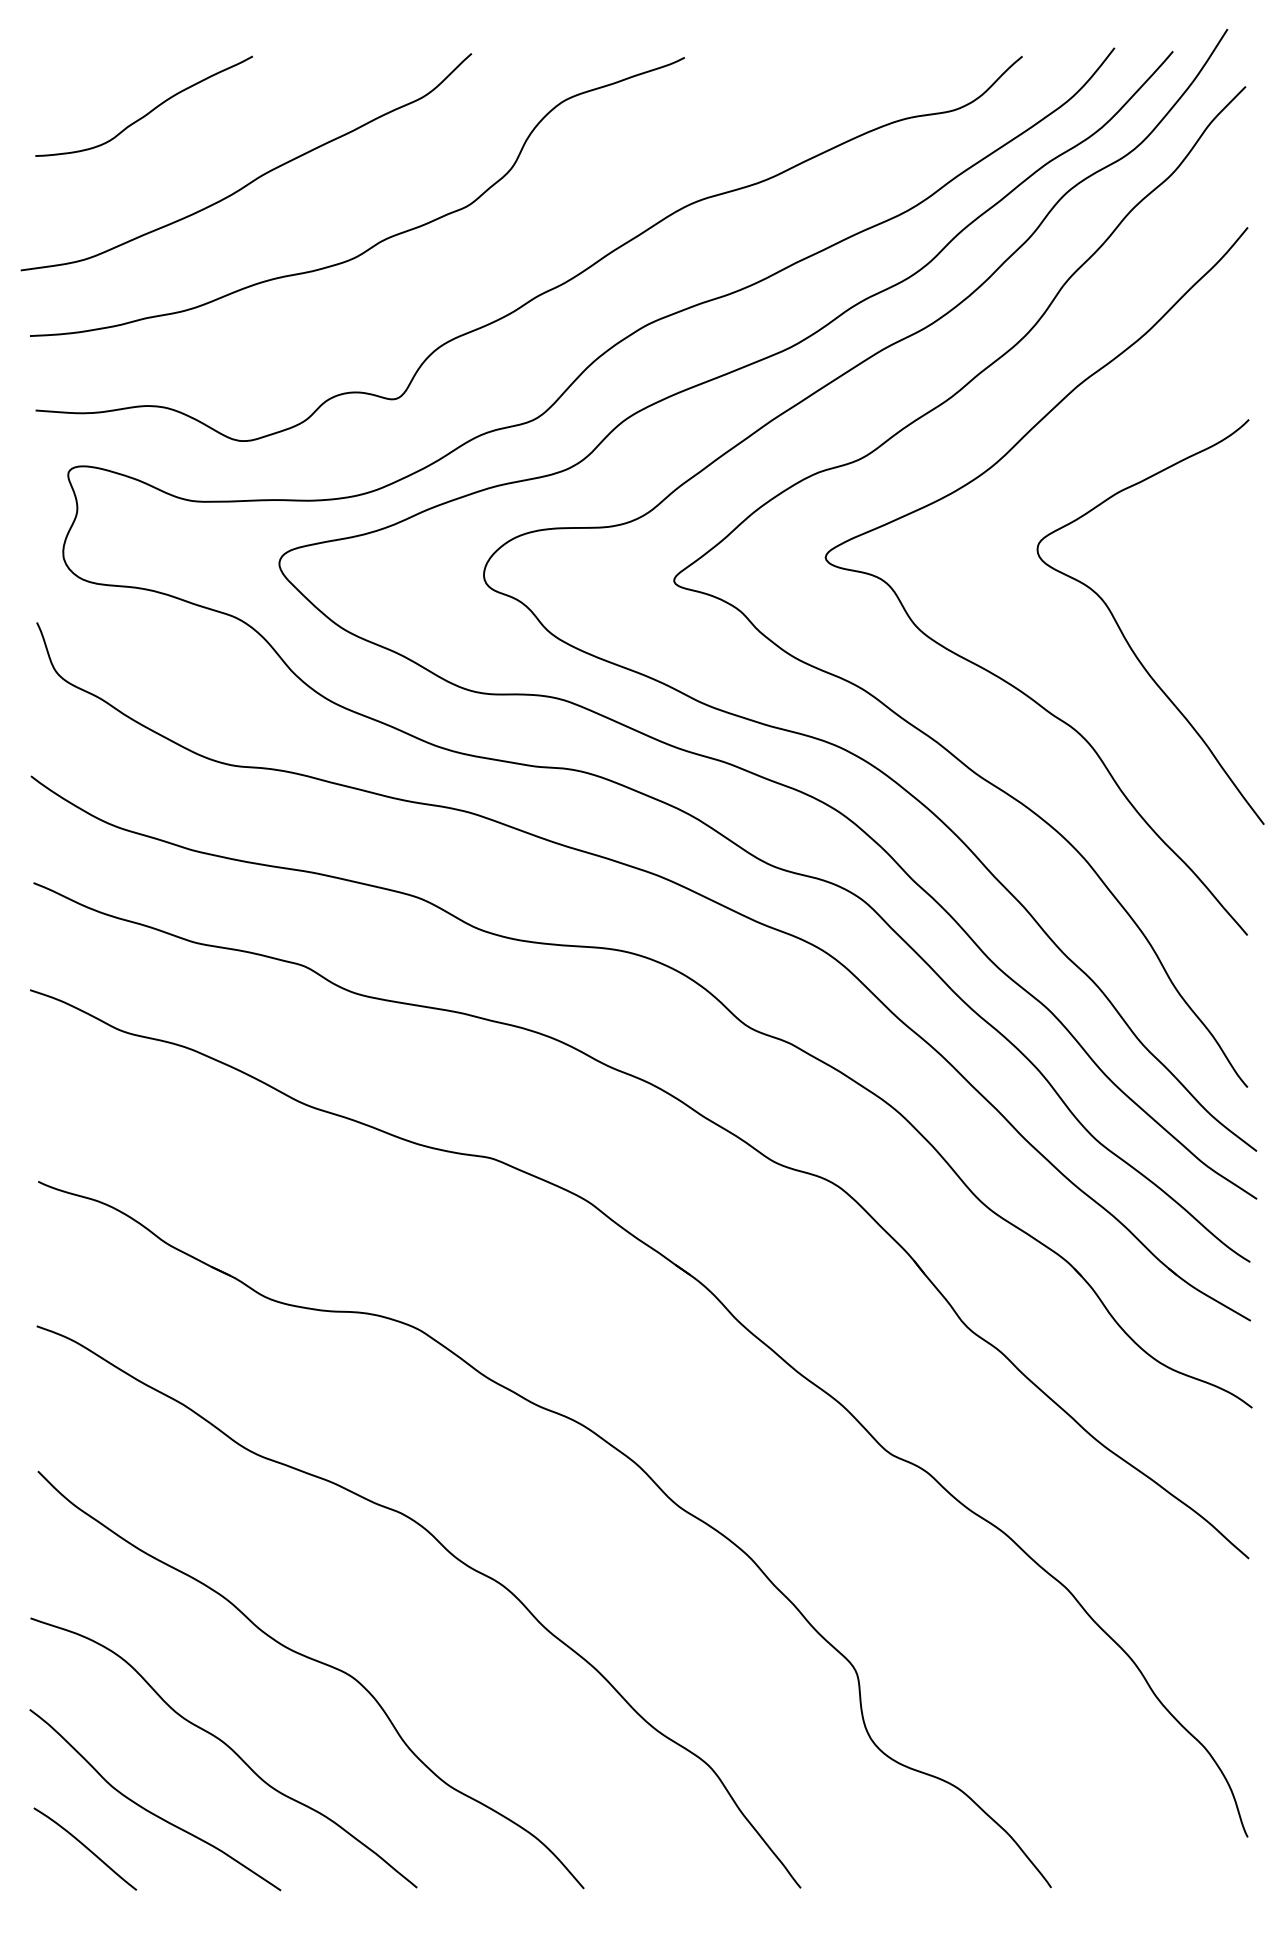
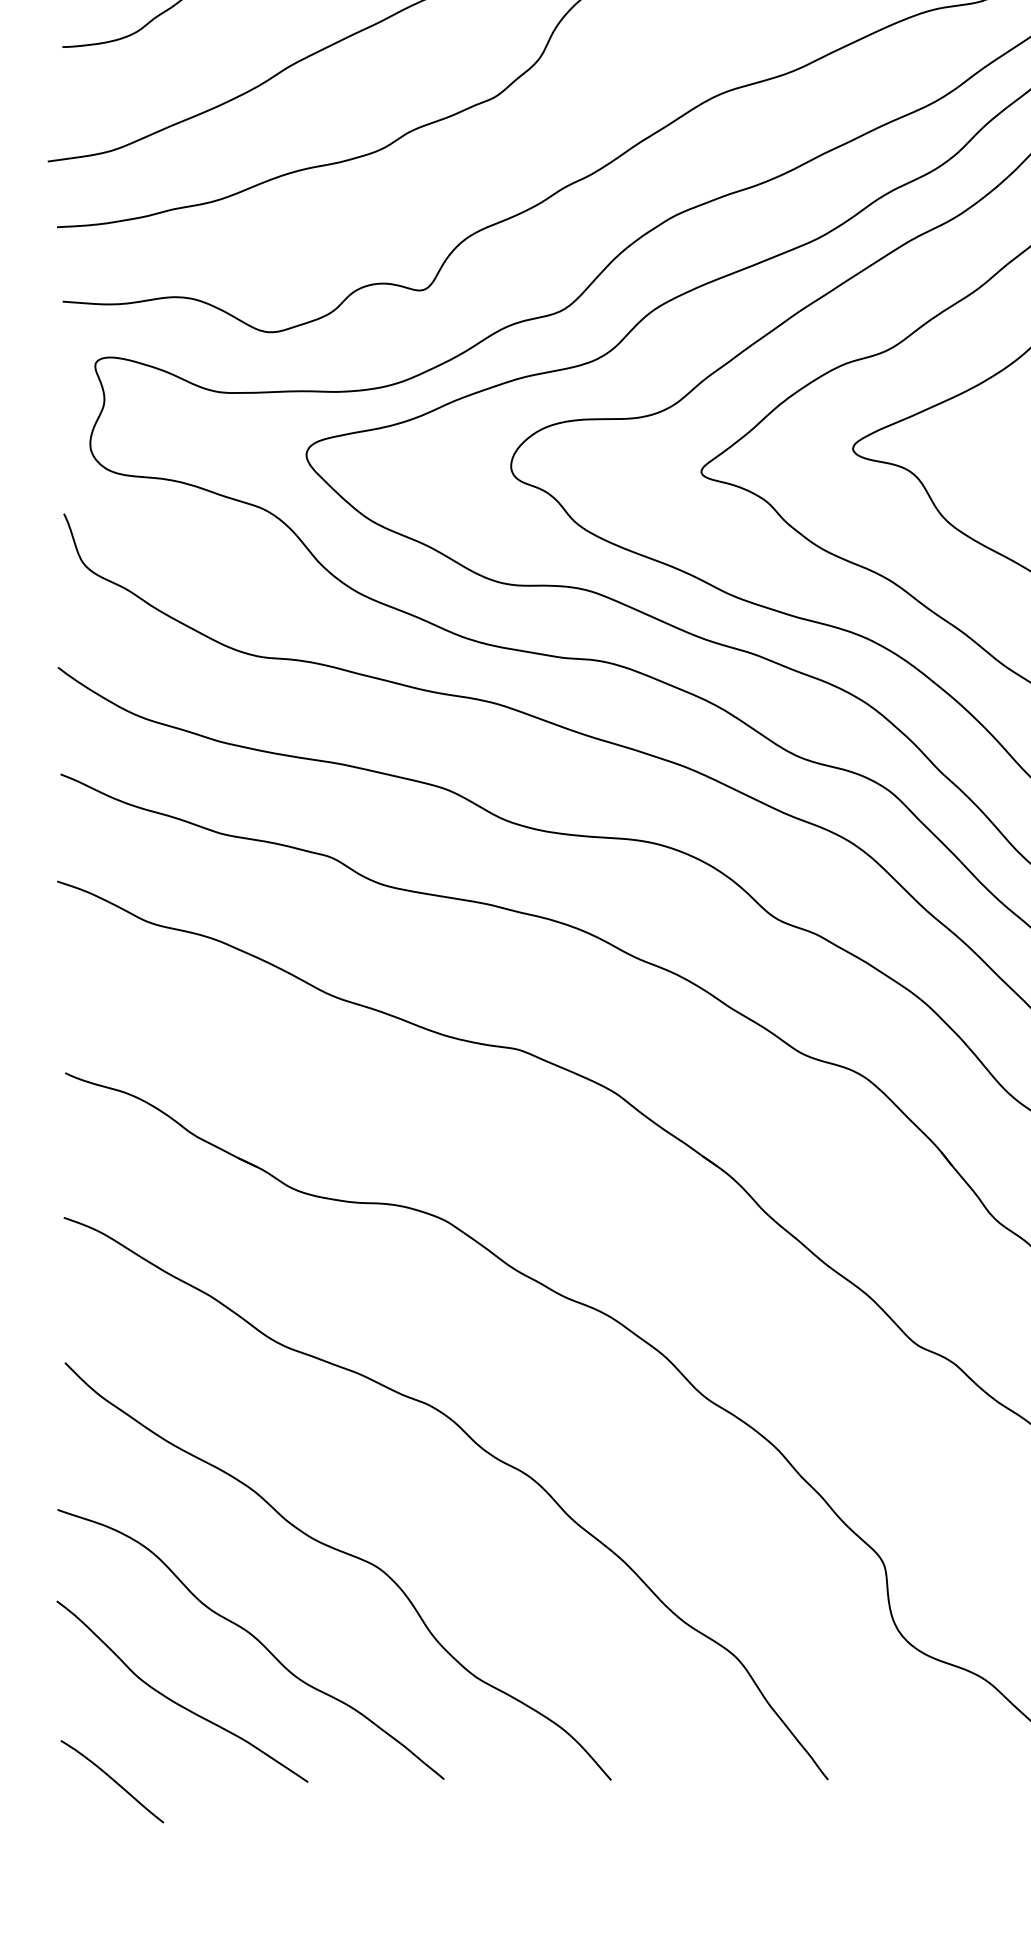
curve: (85, 1847) -> (112, 1780), moved

